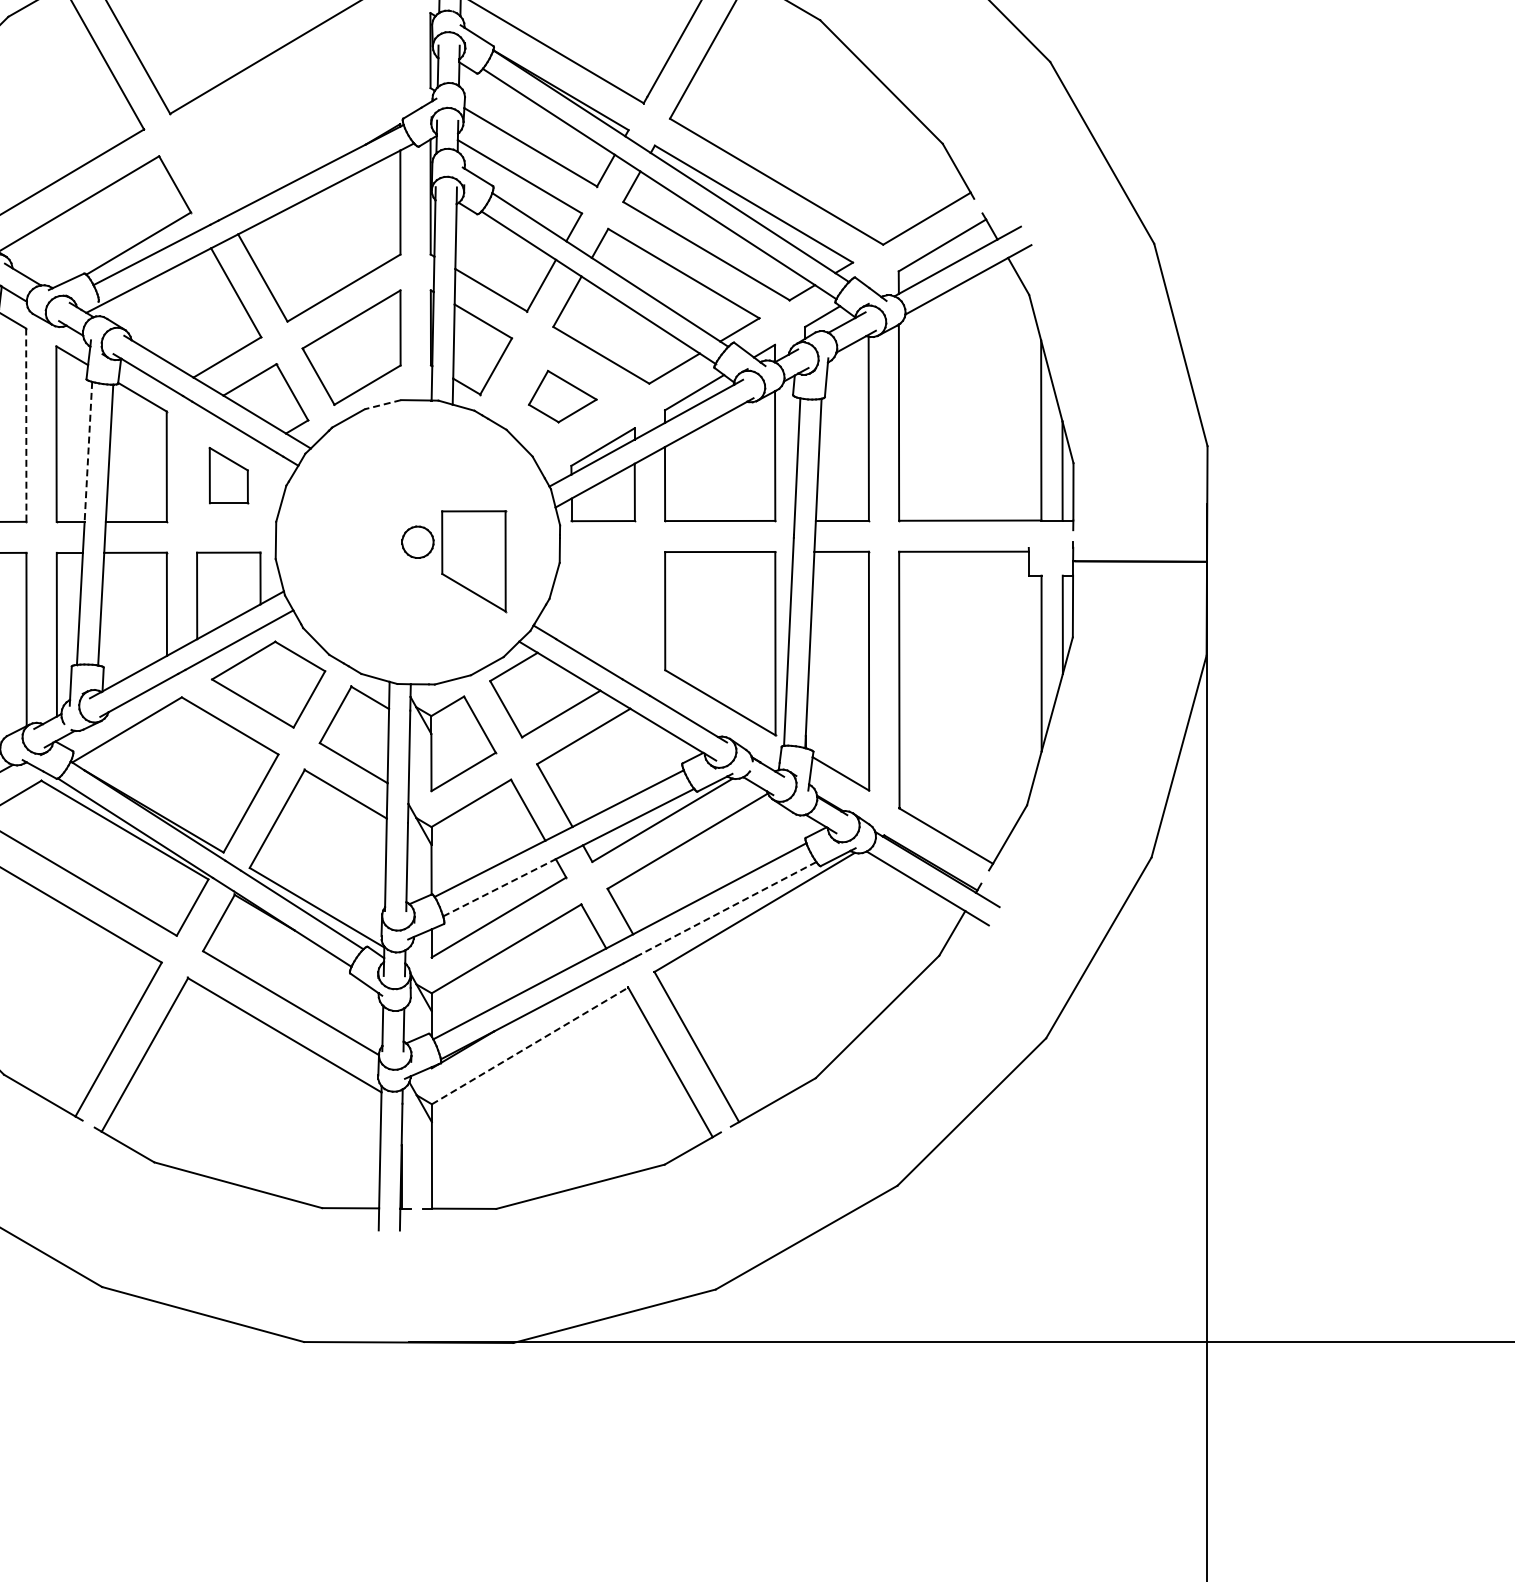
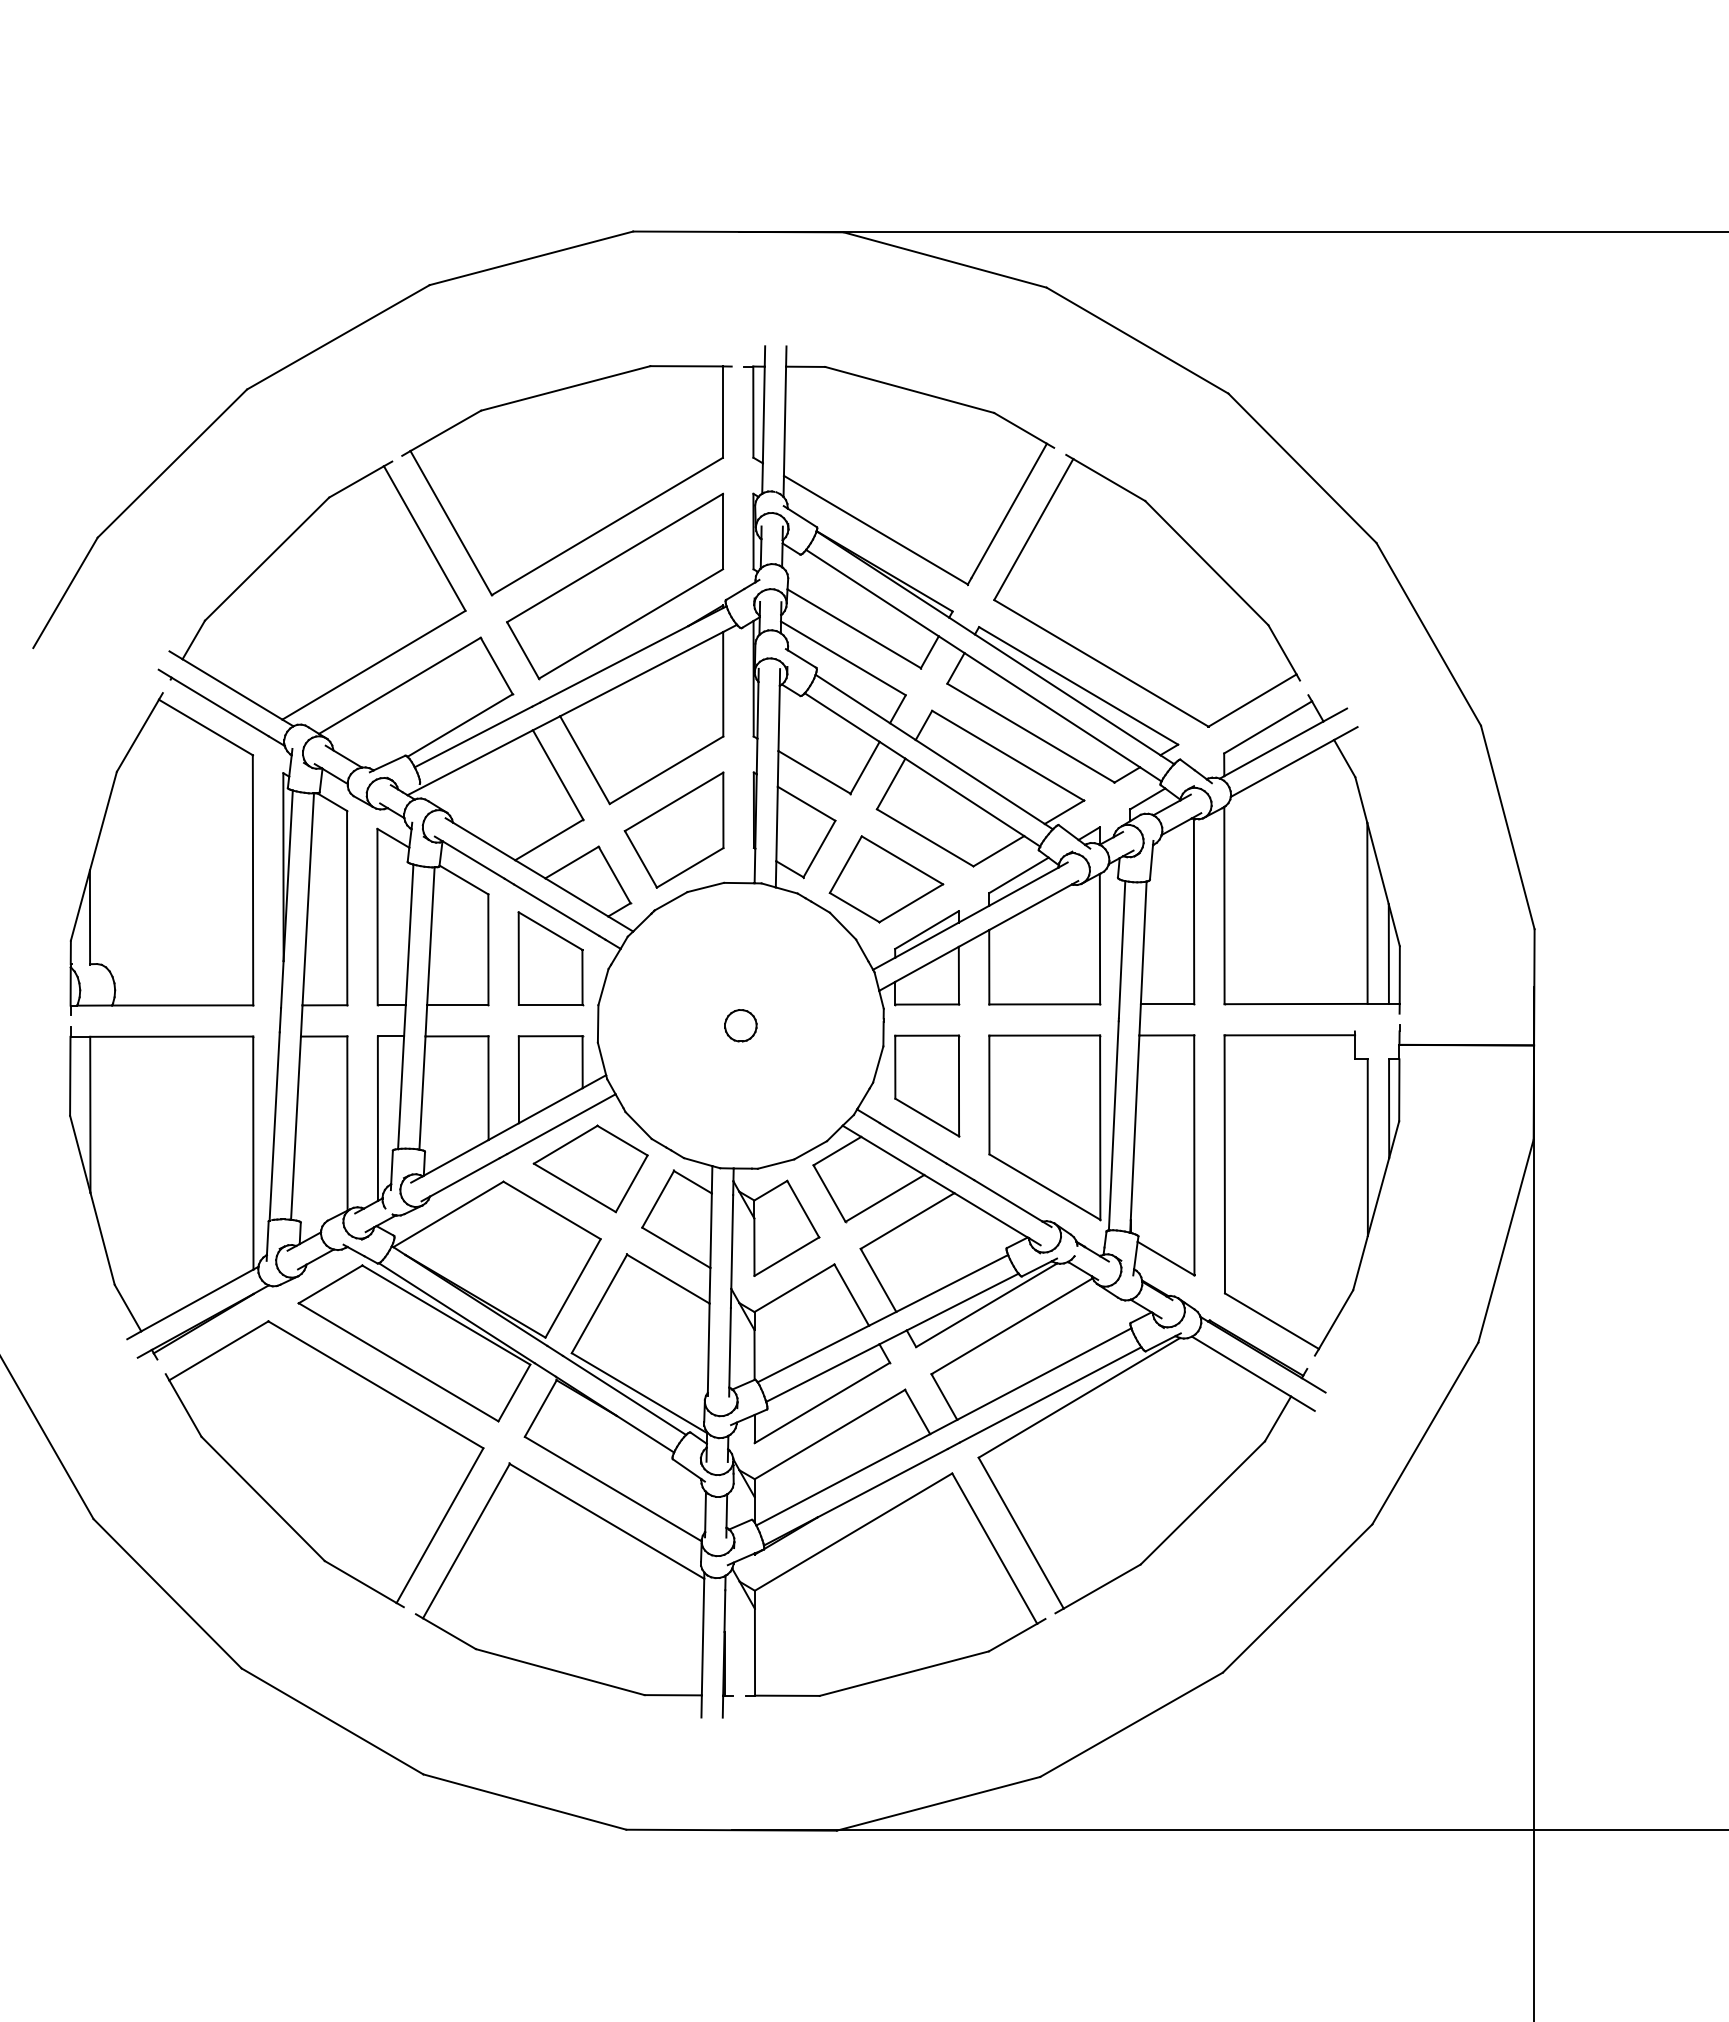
part: (293, 105) -> (615, 586), added
part: (562, 396) -> (886, 879), size x1.67
line: (382, 404) -> (705, 887), dashed -> solid
line: (26, 425) -> (347, 908), dashed -> solid
line: (88, 452) -> (409, 935), dashed -> solid
part: (228, 475) -> (550, 958), size x1.67
part: (474, 560) -> (927, 1085), moved
line: (499, 888) -> (822, 1373), dashed -> solid
line: (725, 909) -> (1050, 1394), dashed -> solid
line: (529, 1046) -> (853, 1532), dashed -> solid

